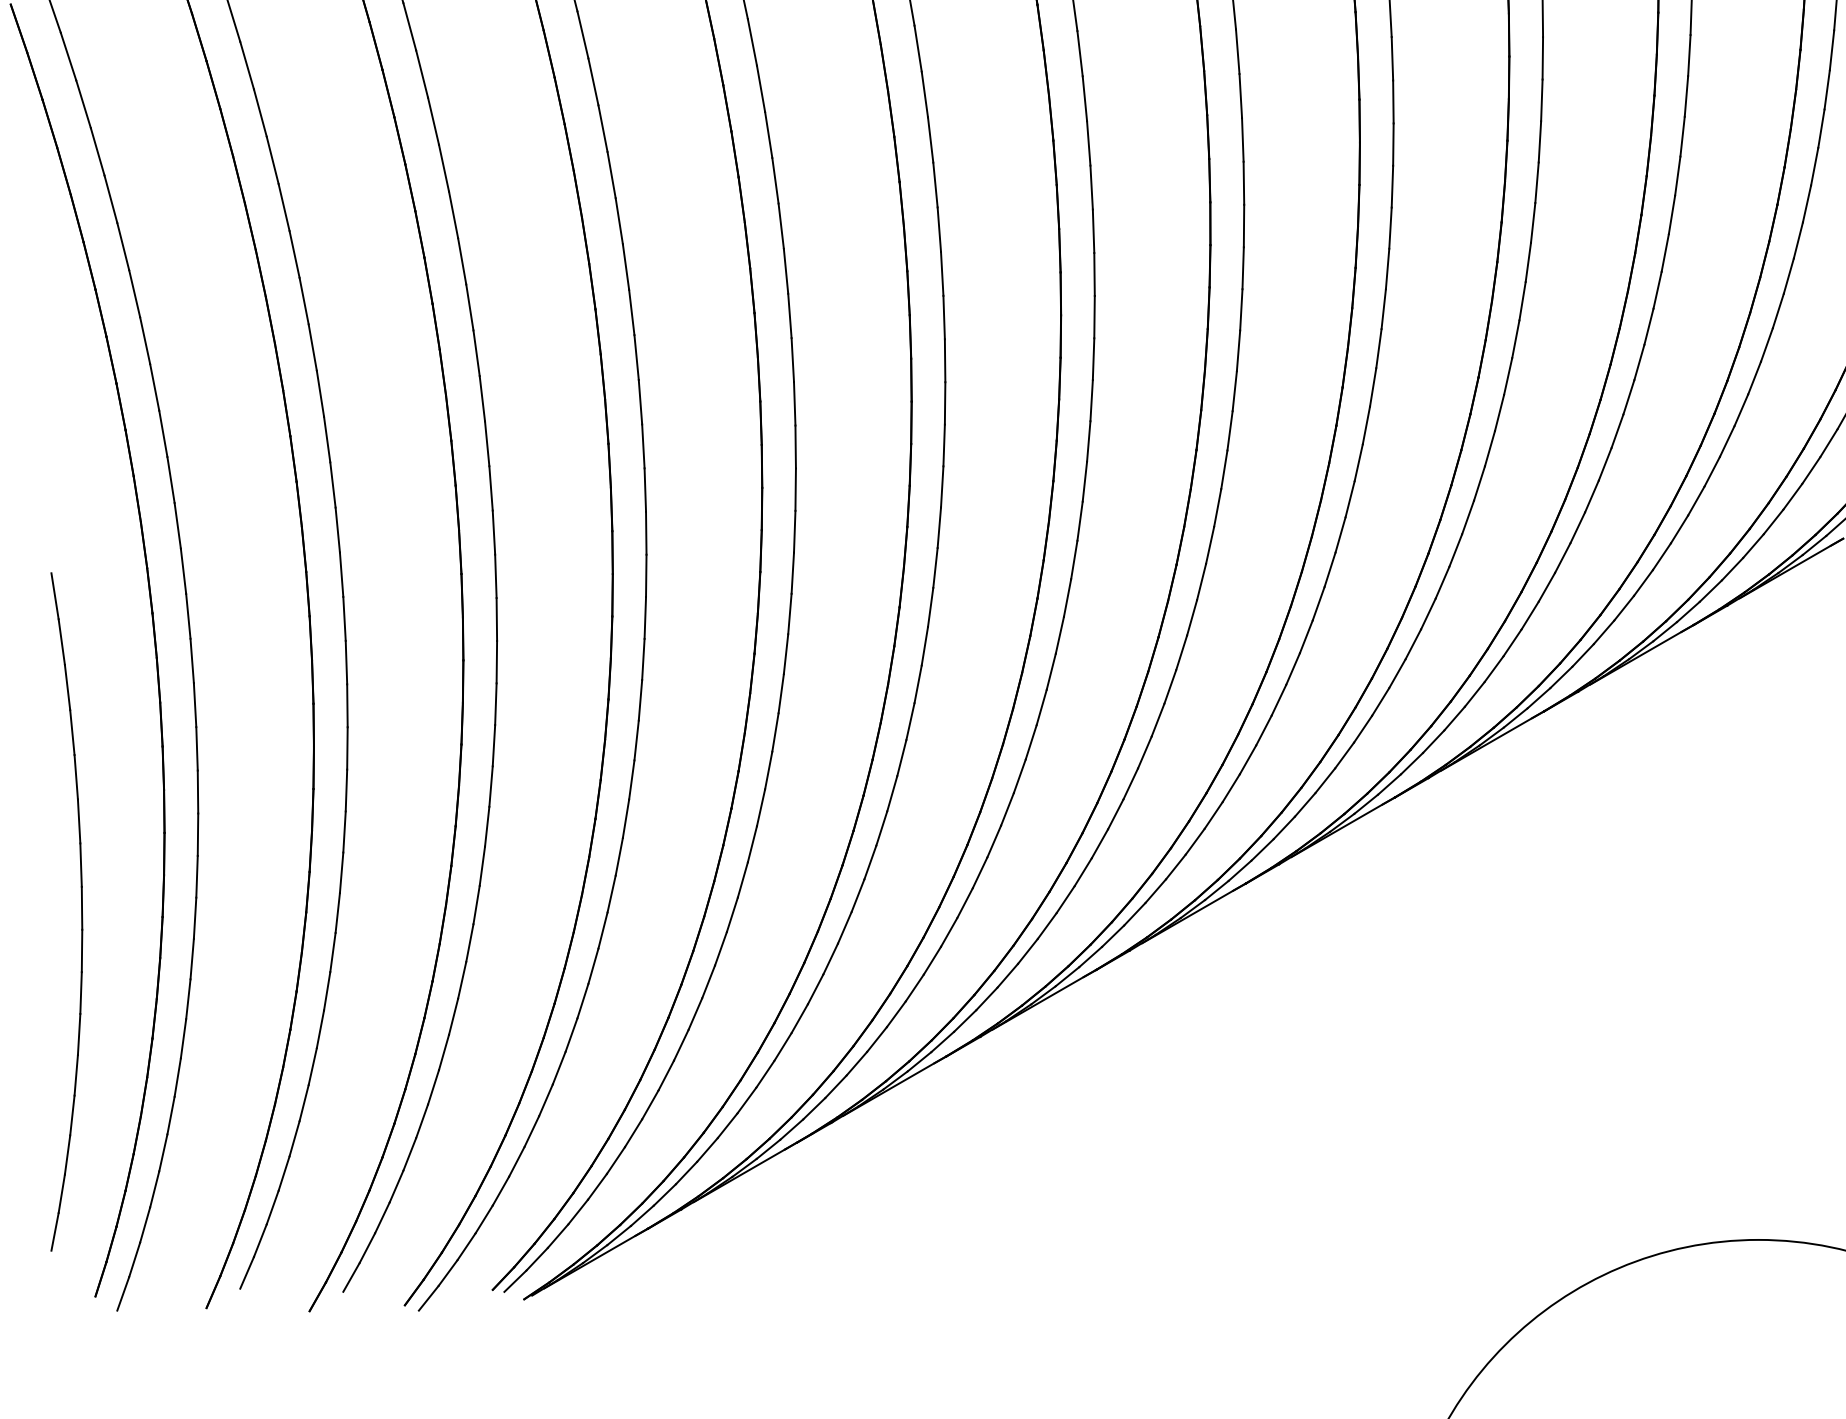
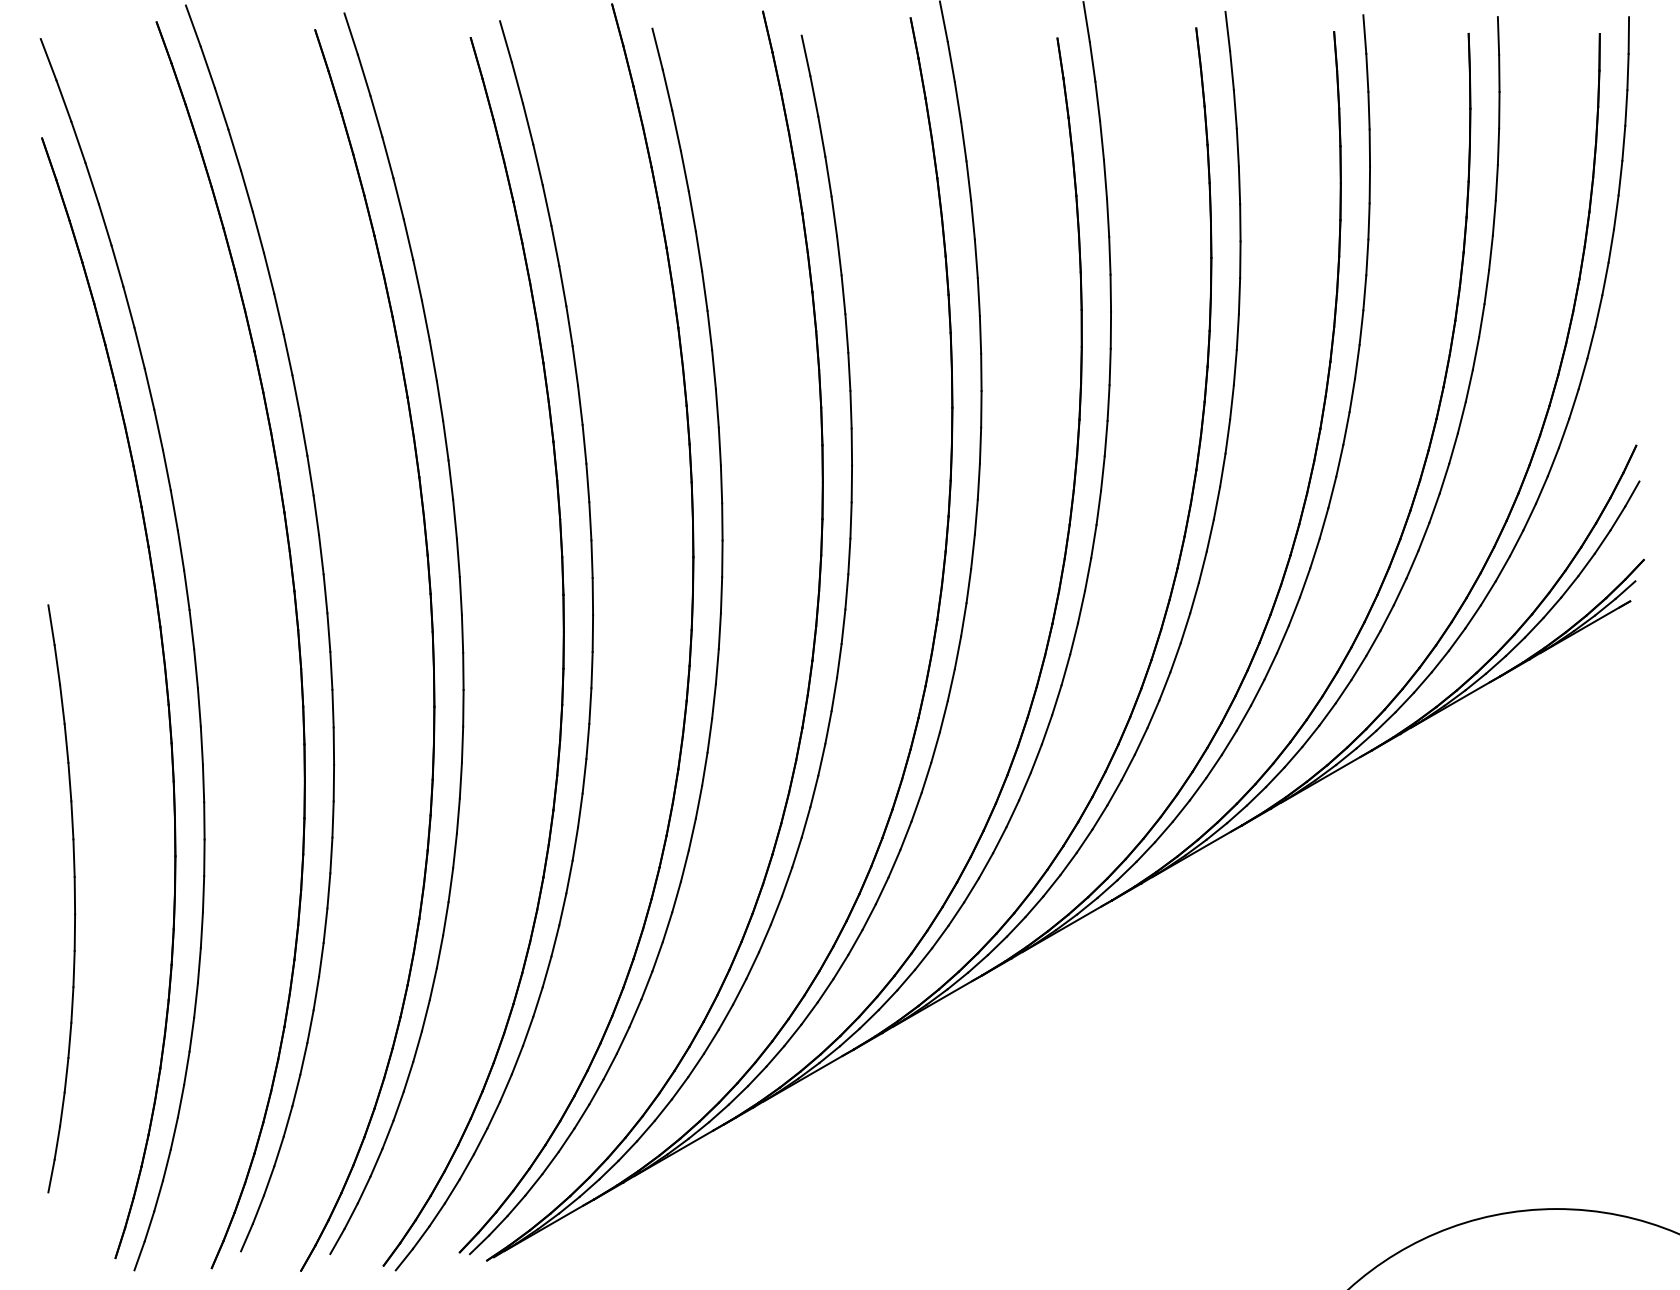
part: (81, 911) -> (74, 898), moved

